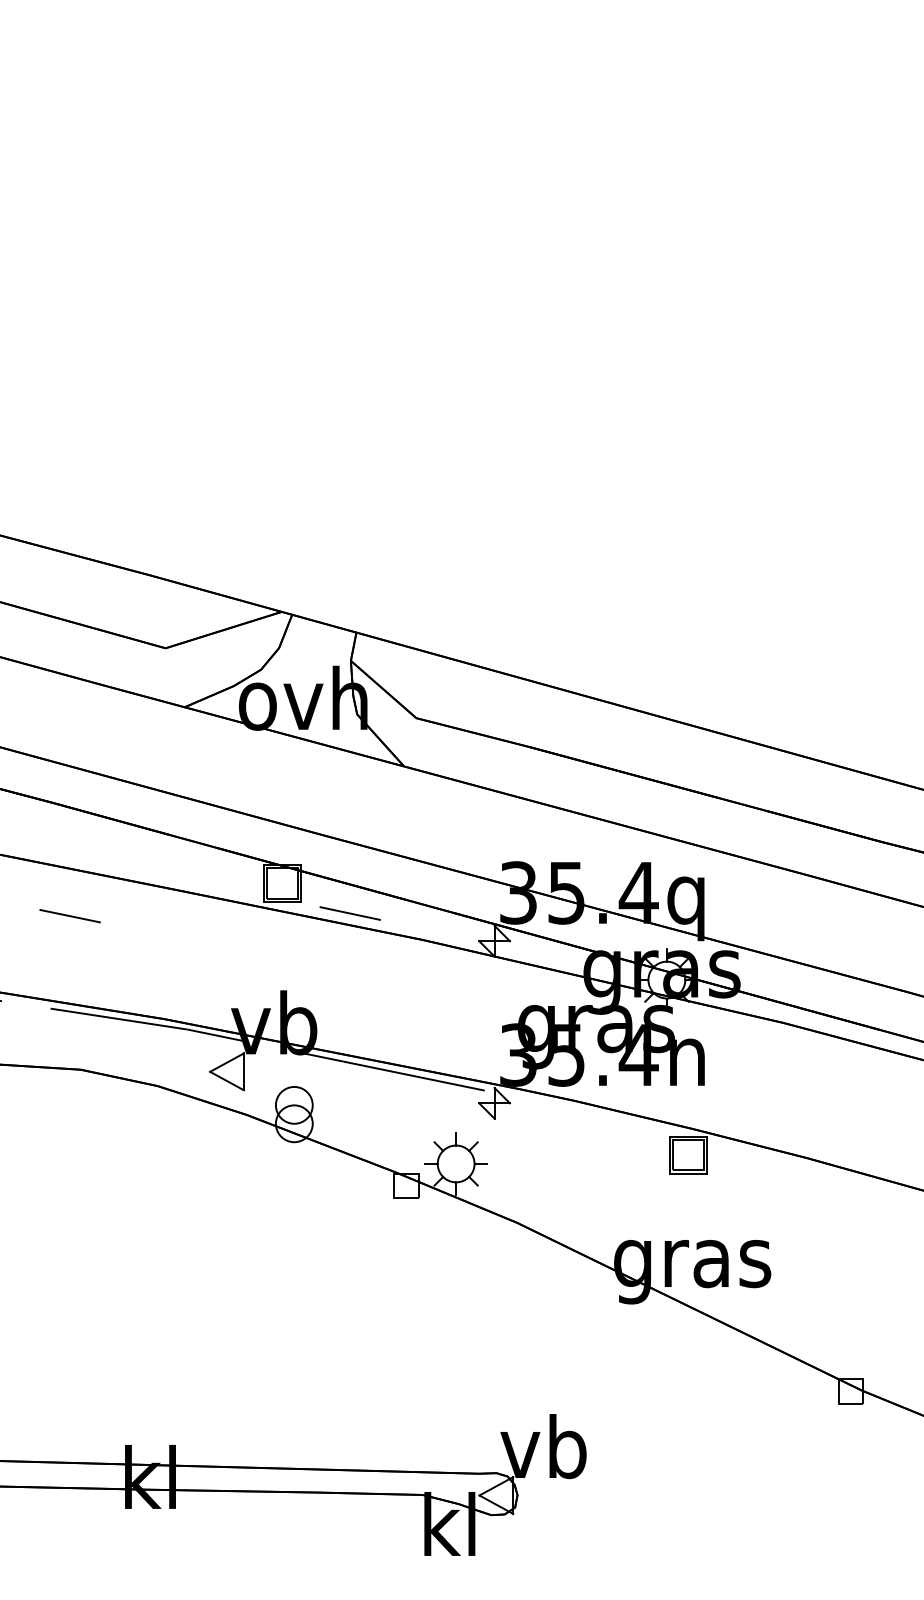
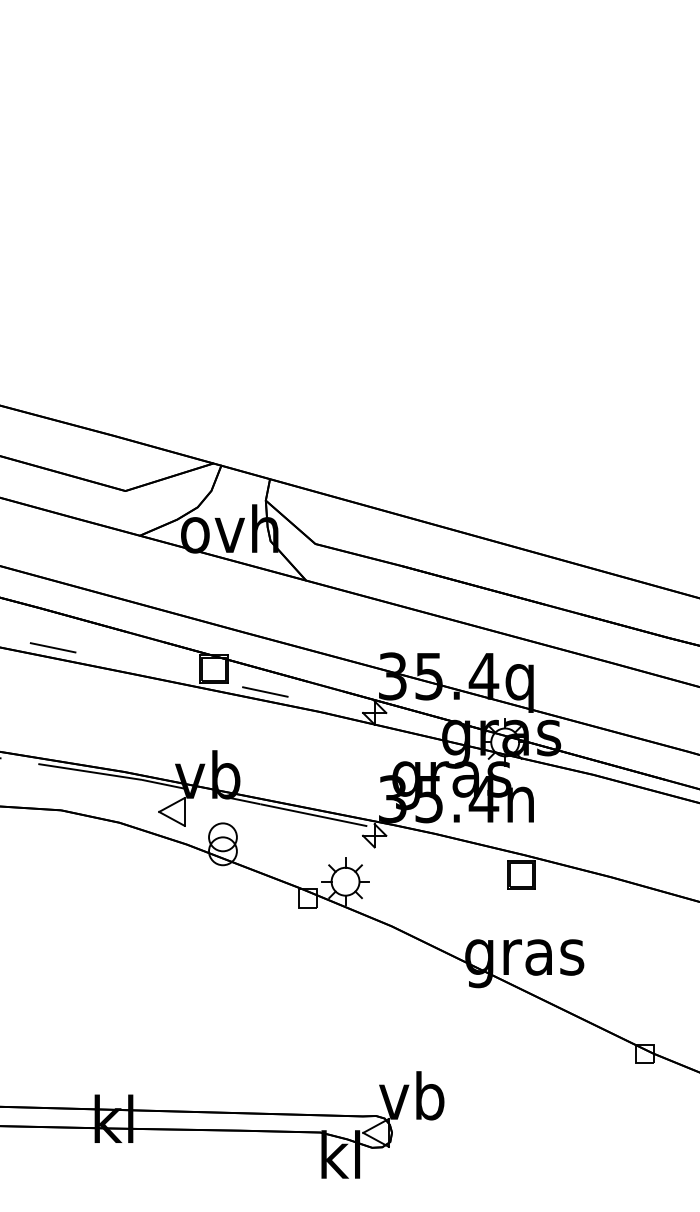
line: (69, 916) -> (52, 648), moved

